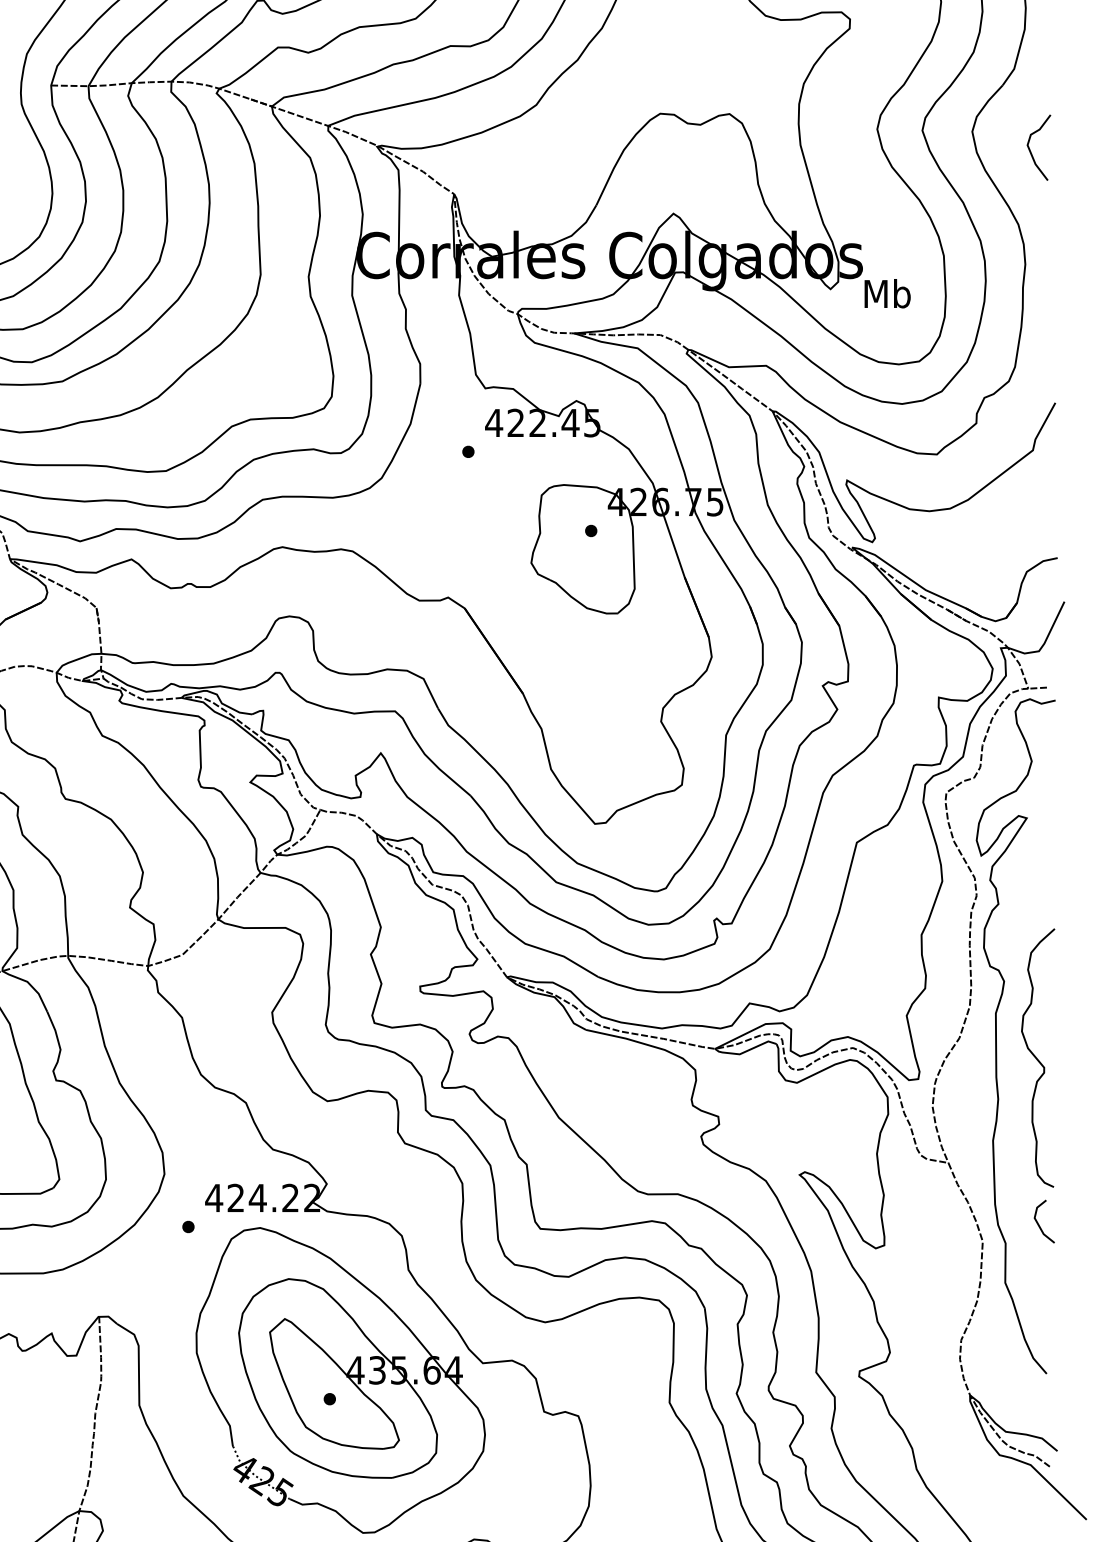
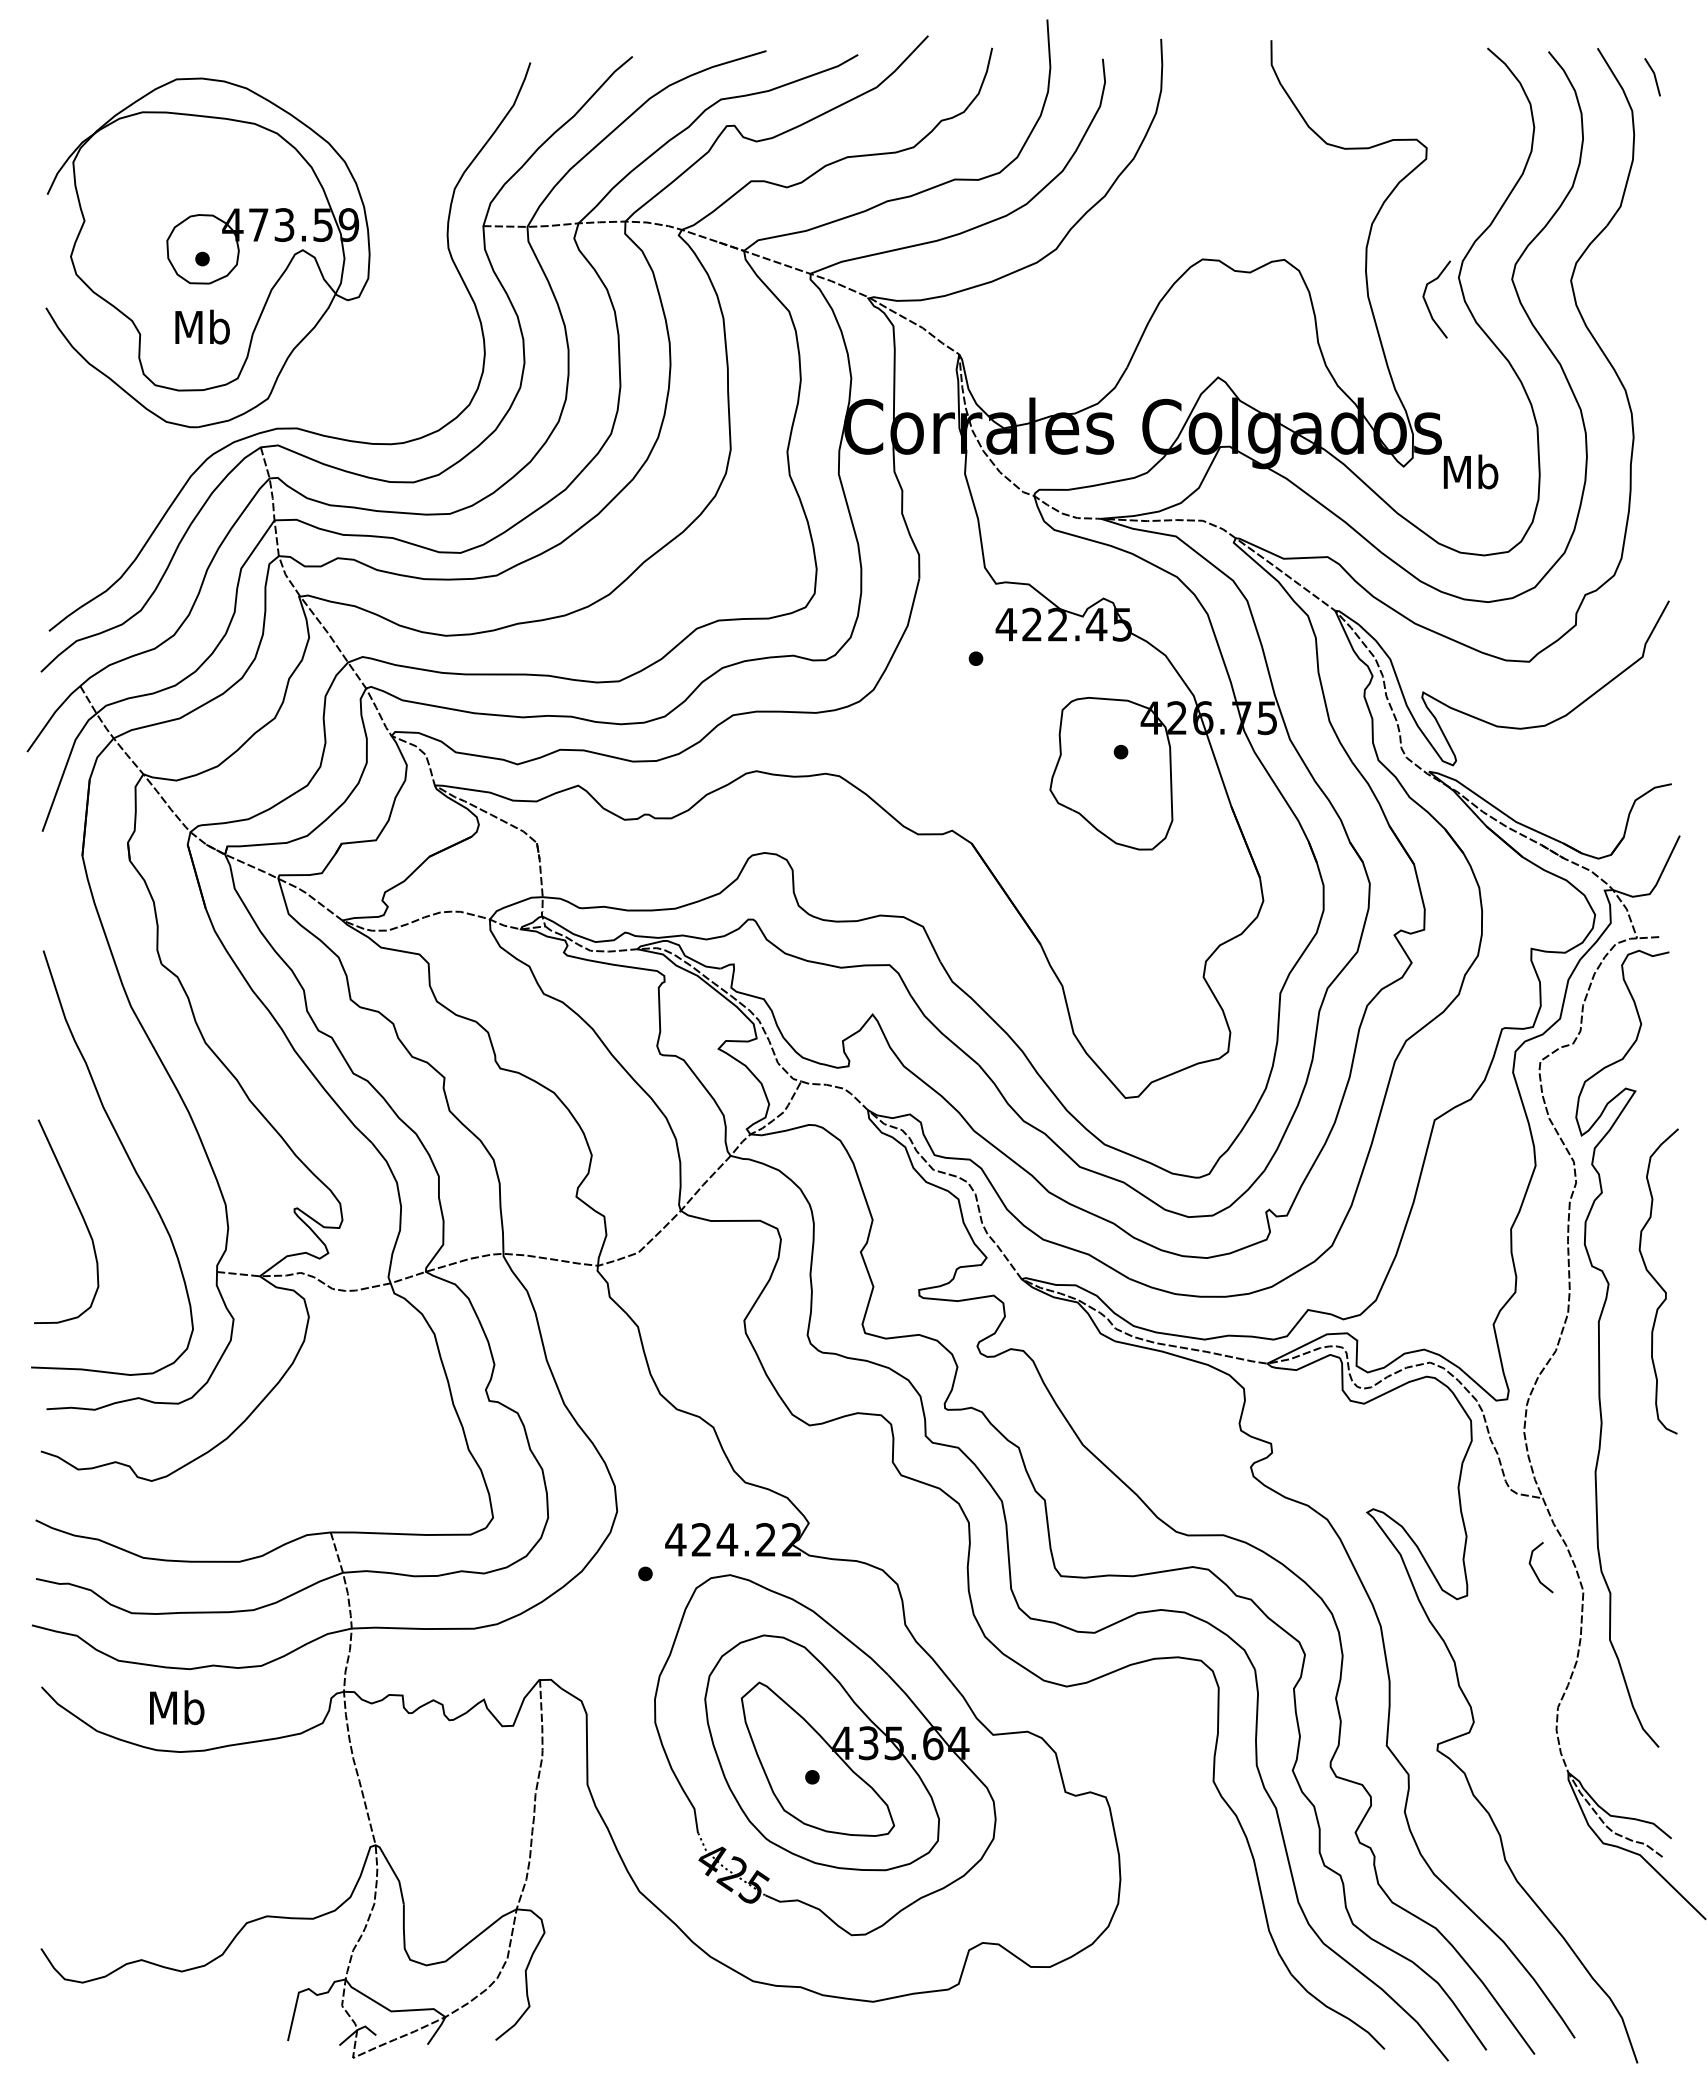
curve: (1031, 151) -> (1427, 303), moved
curve: (1037, 1058) -> (1657, 1281), moved
line: (1038, 1223) -> (1534, 1569), moved

